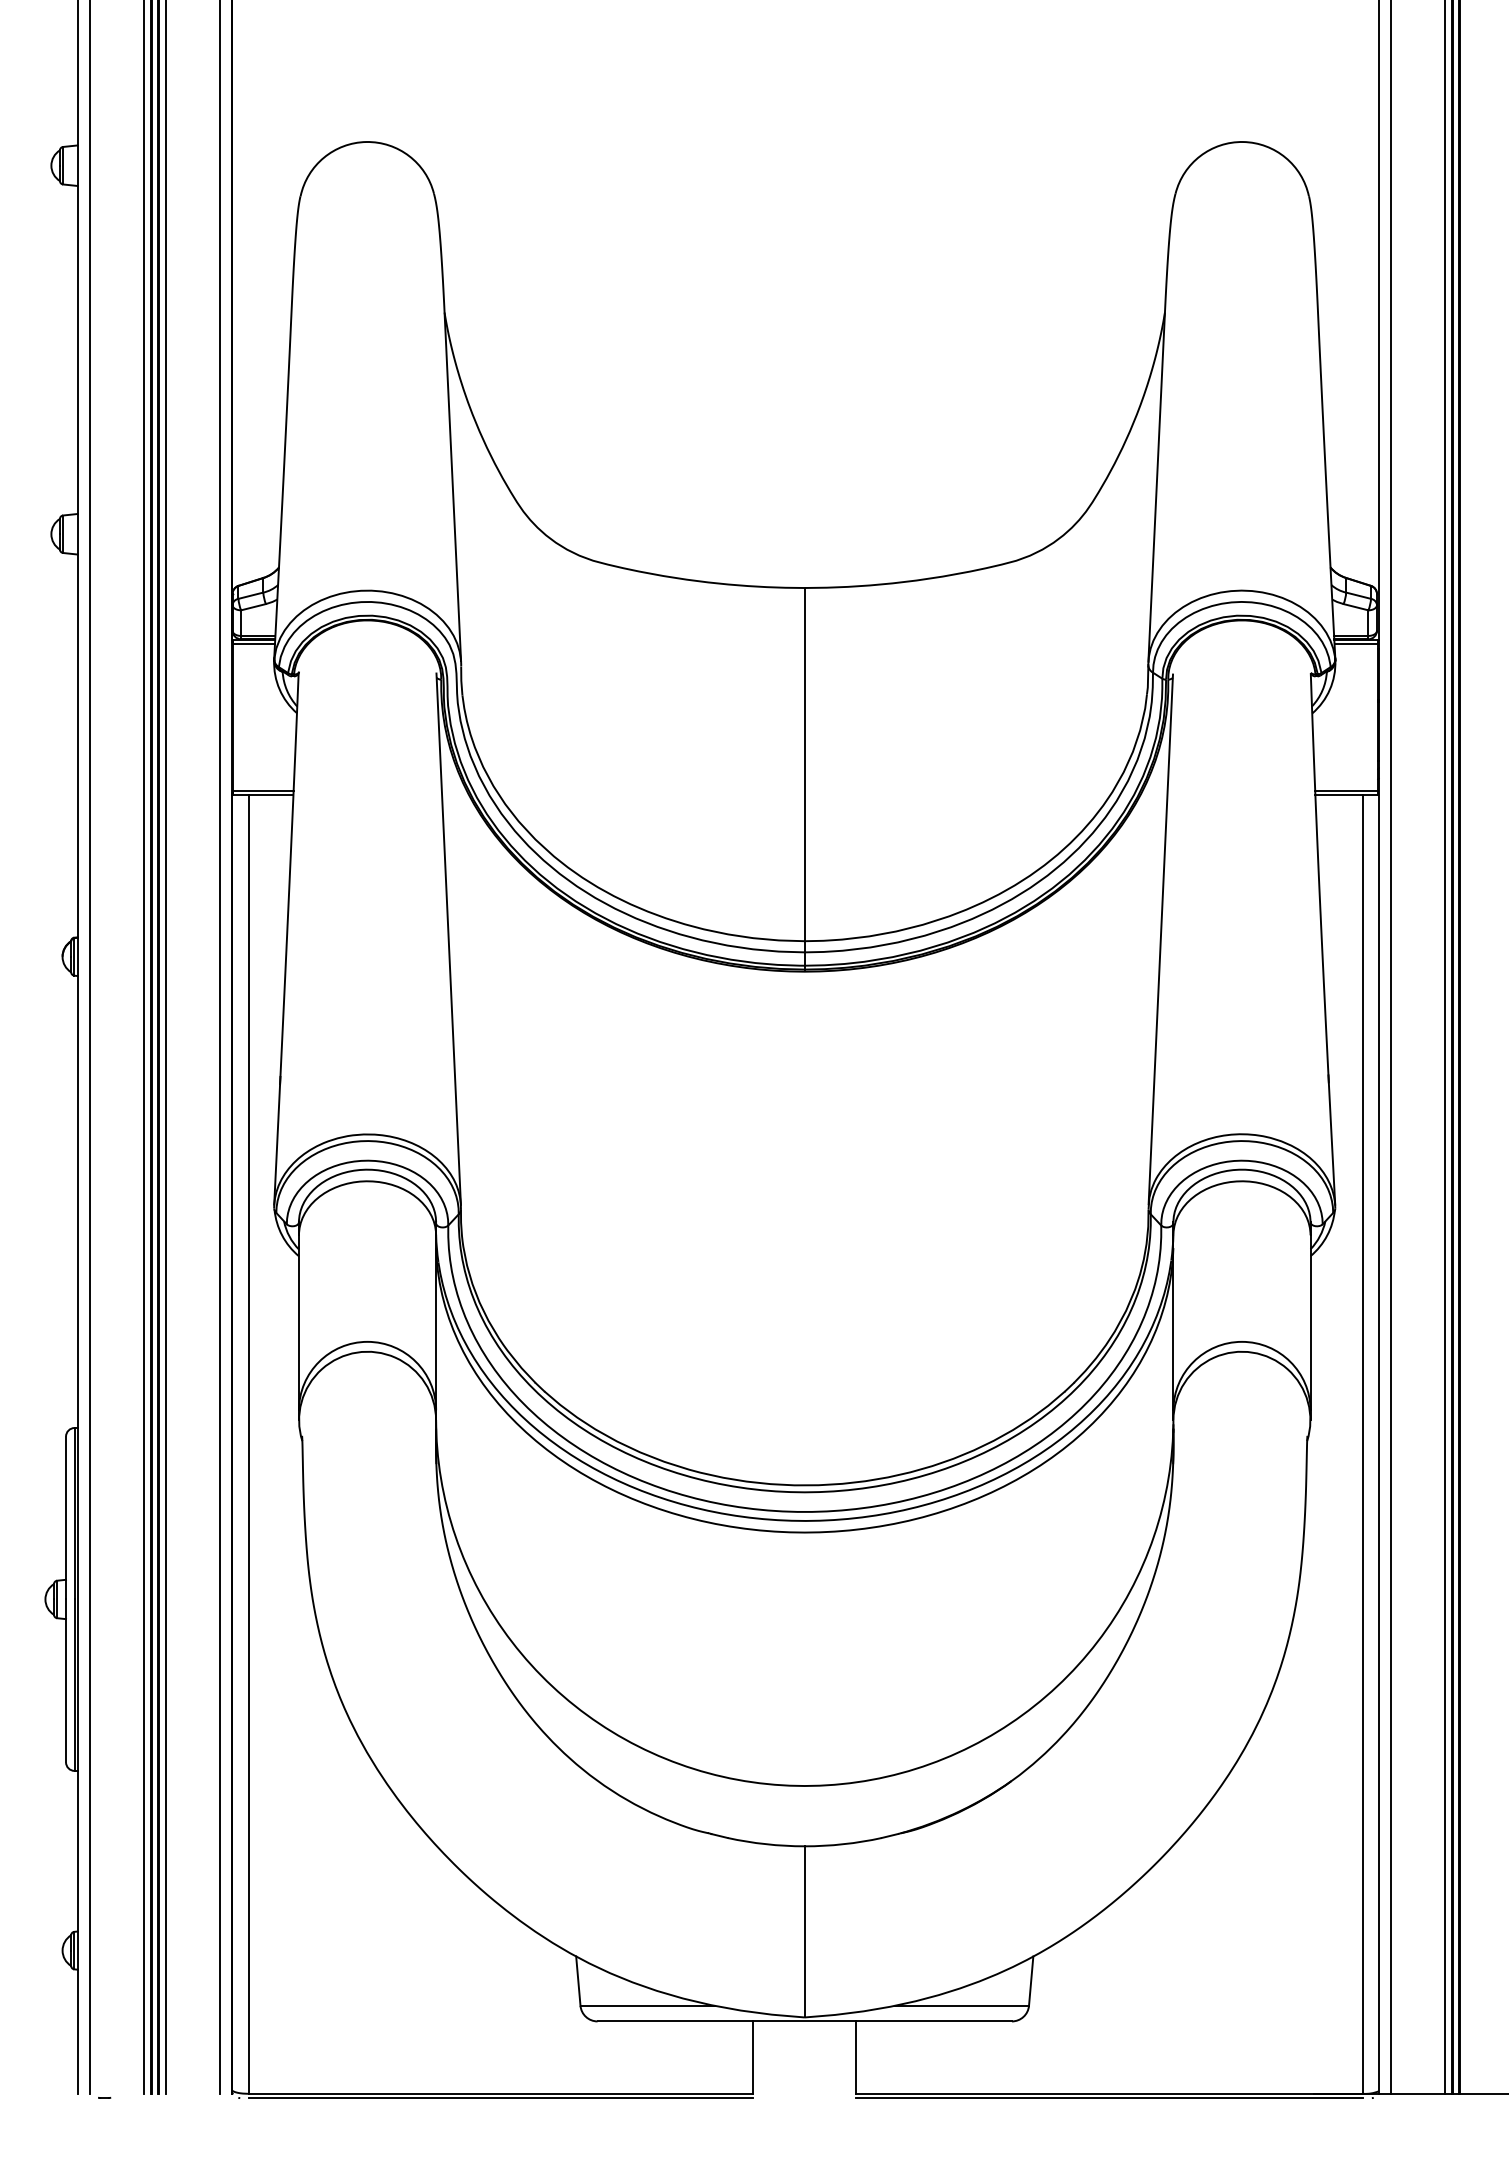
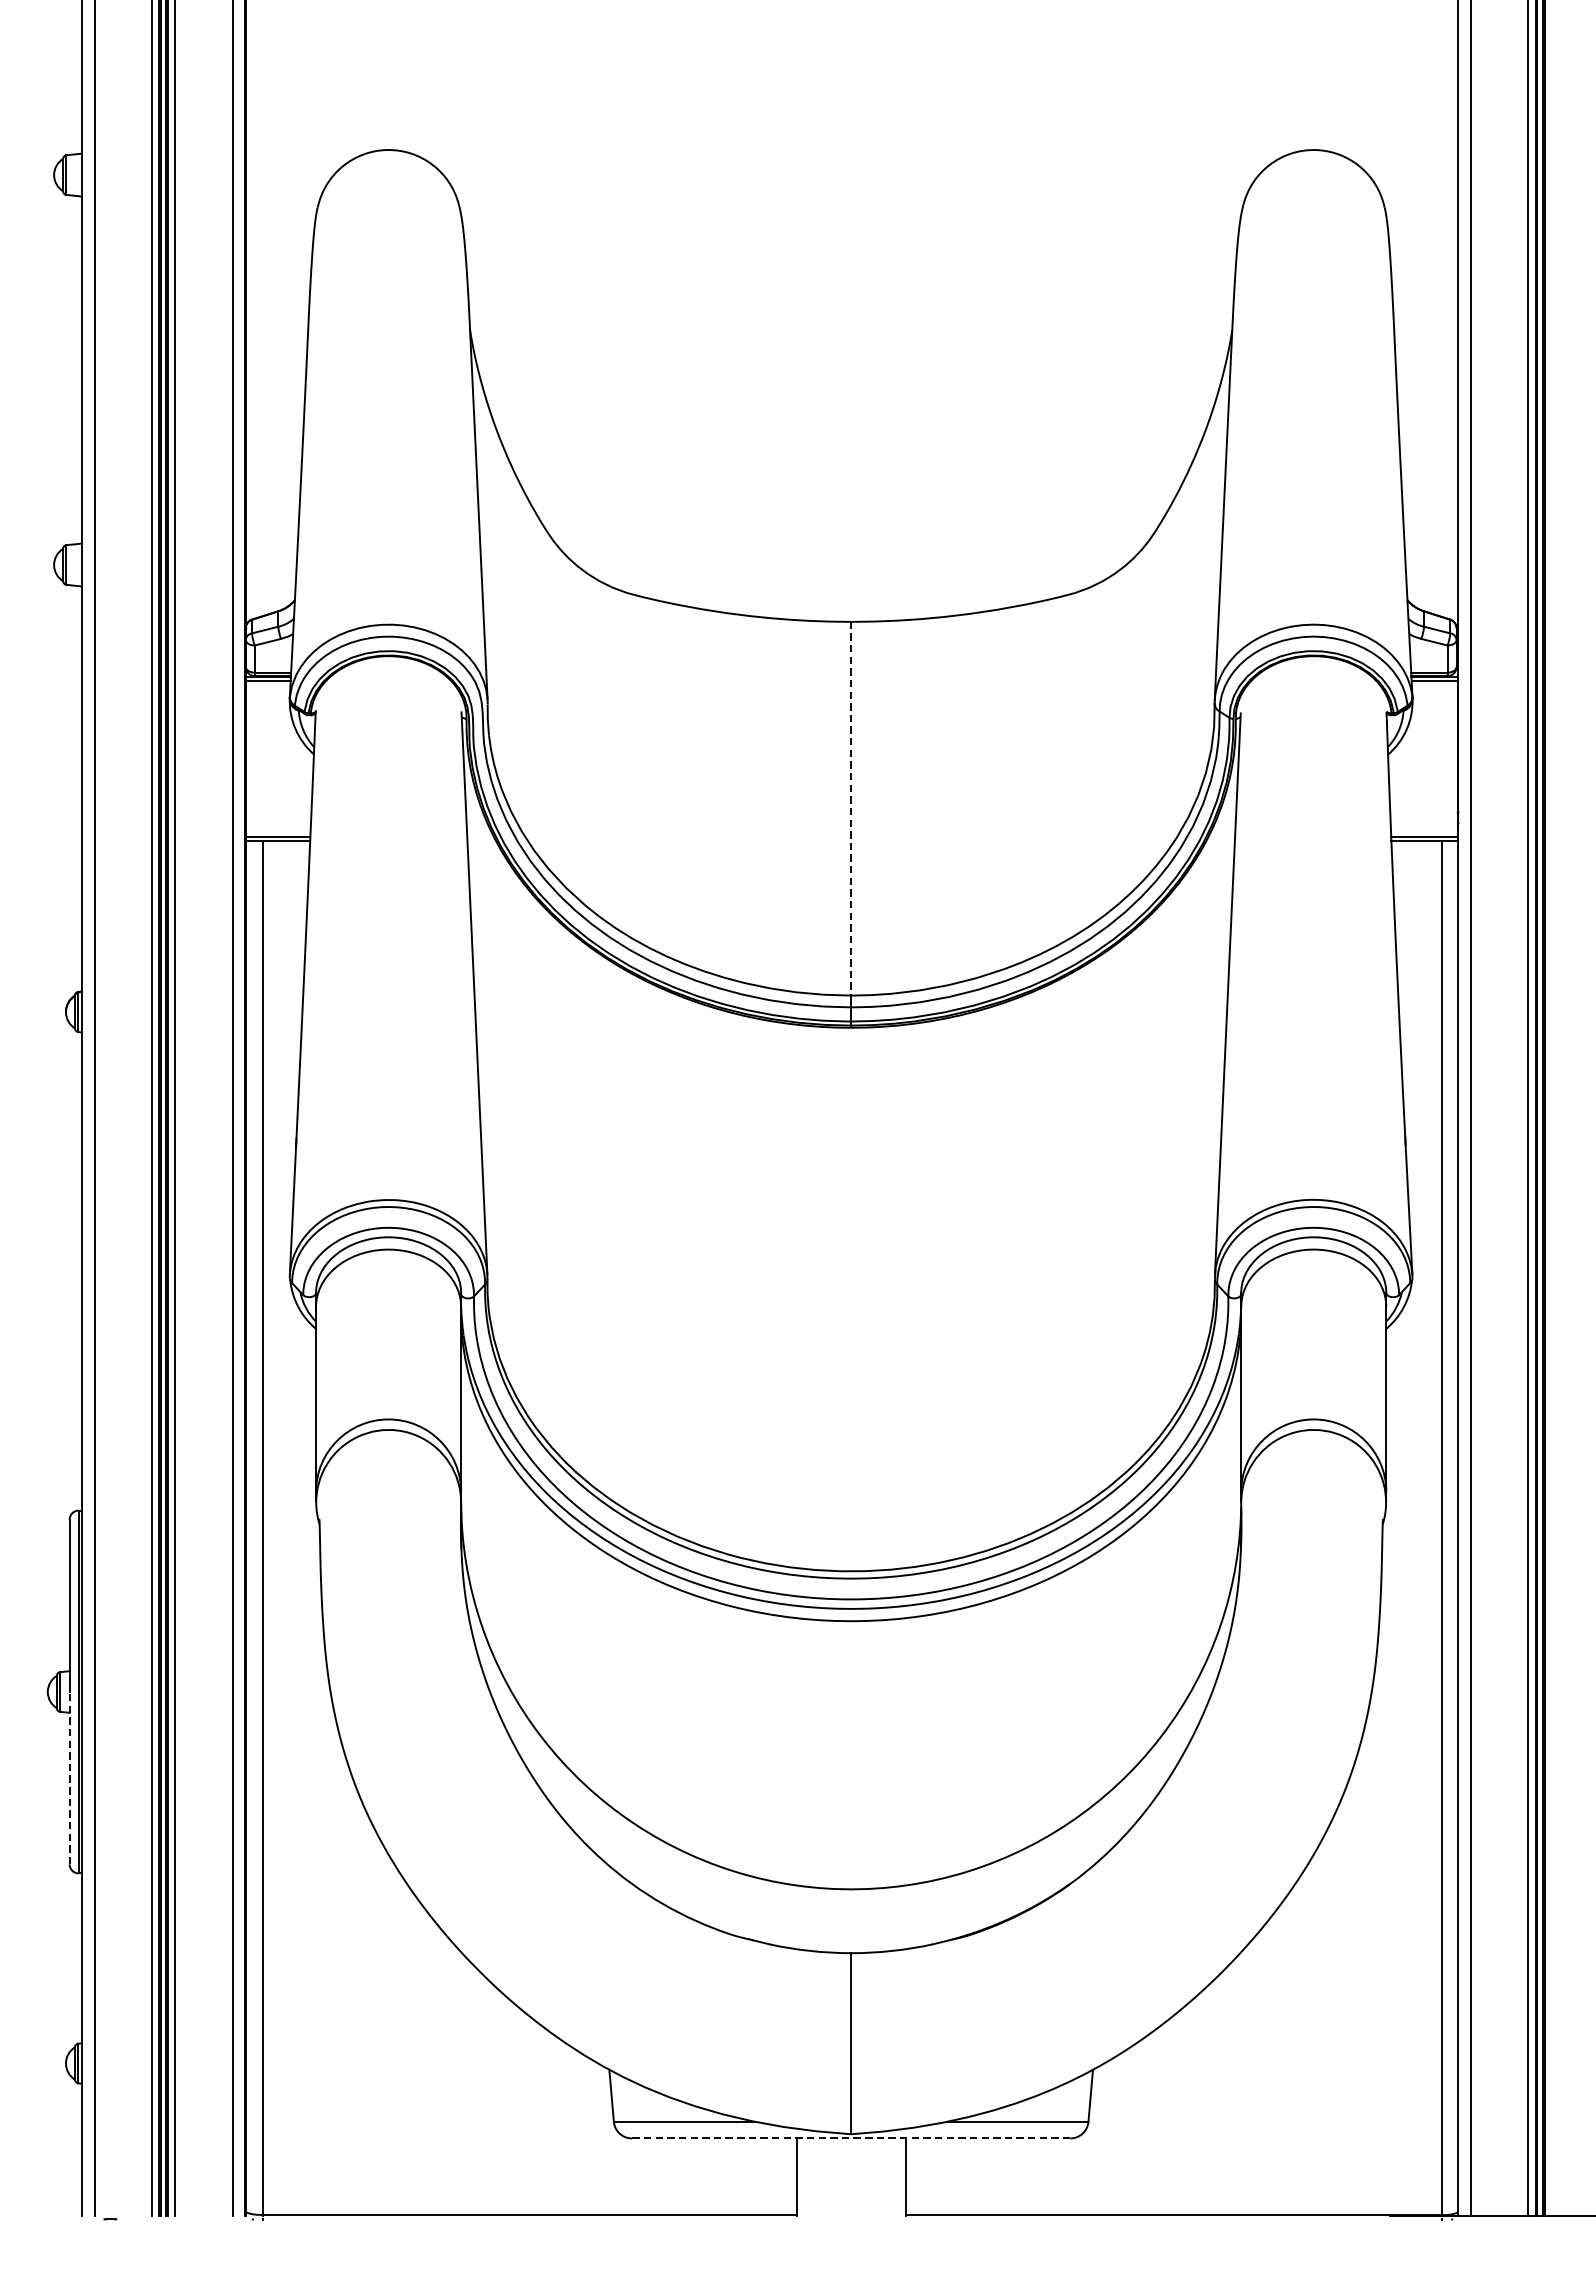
line: (804, 764) -> (850, 808), solid -> dashed
line: (66, 1680) -> (70, 1777), solid -> dashed
line: (804, 2021) -> (850, 2138), solid -> dashed
line: (500, 2098) -> (529, 2219), removed
line: (1109, 2098) -> (1173, 2219), removed

